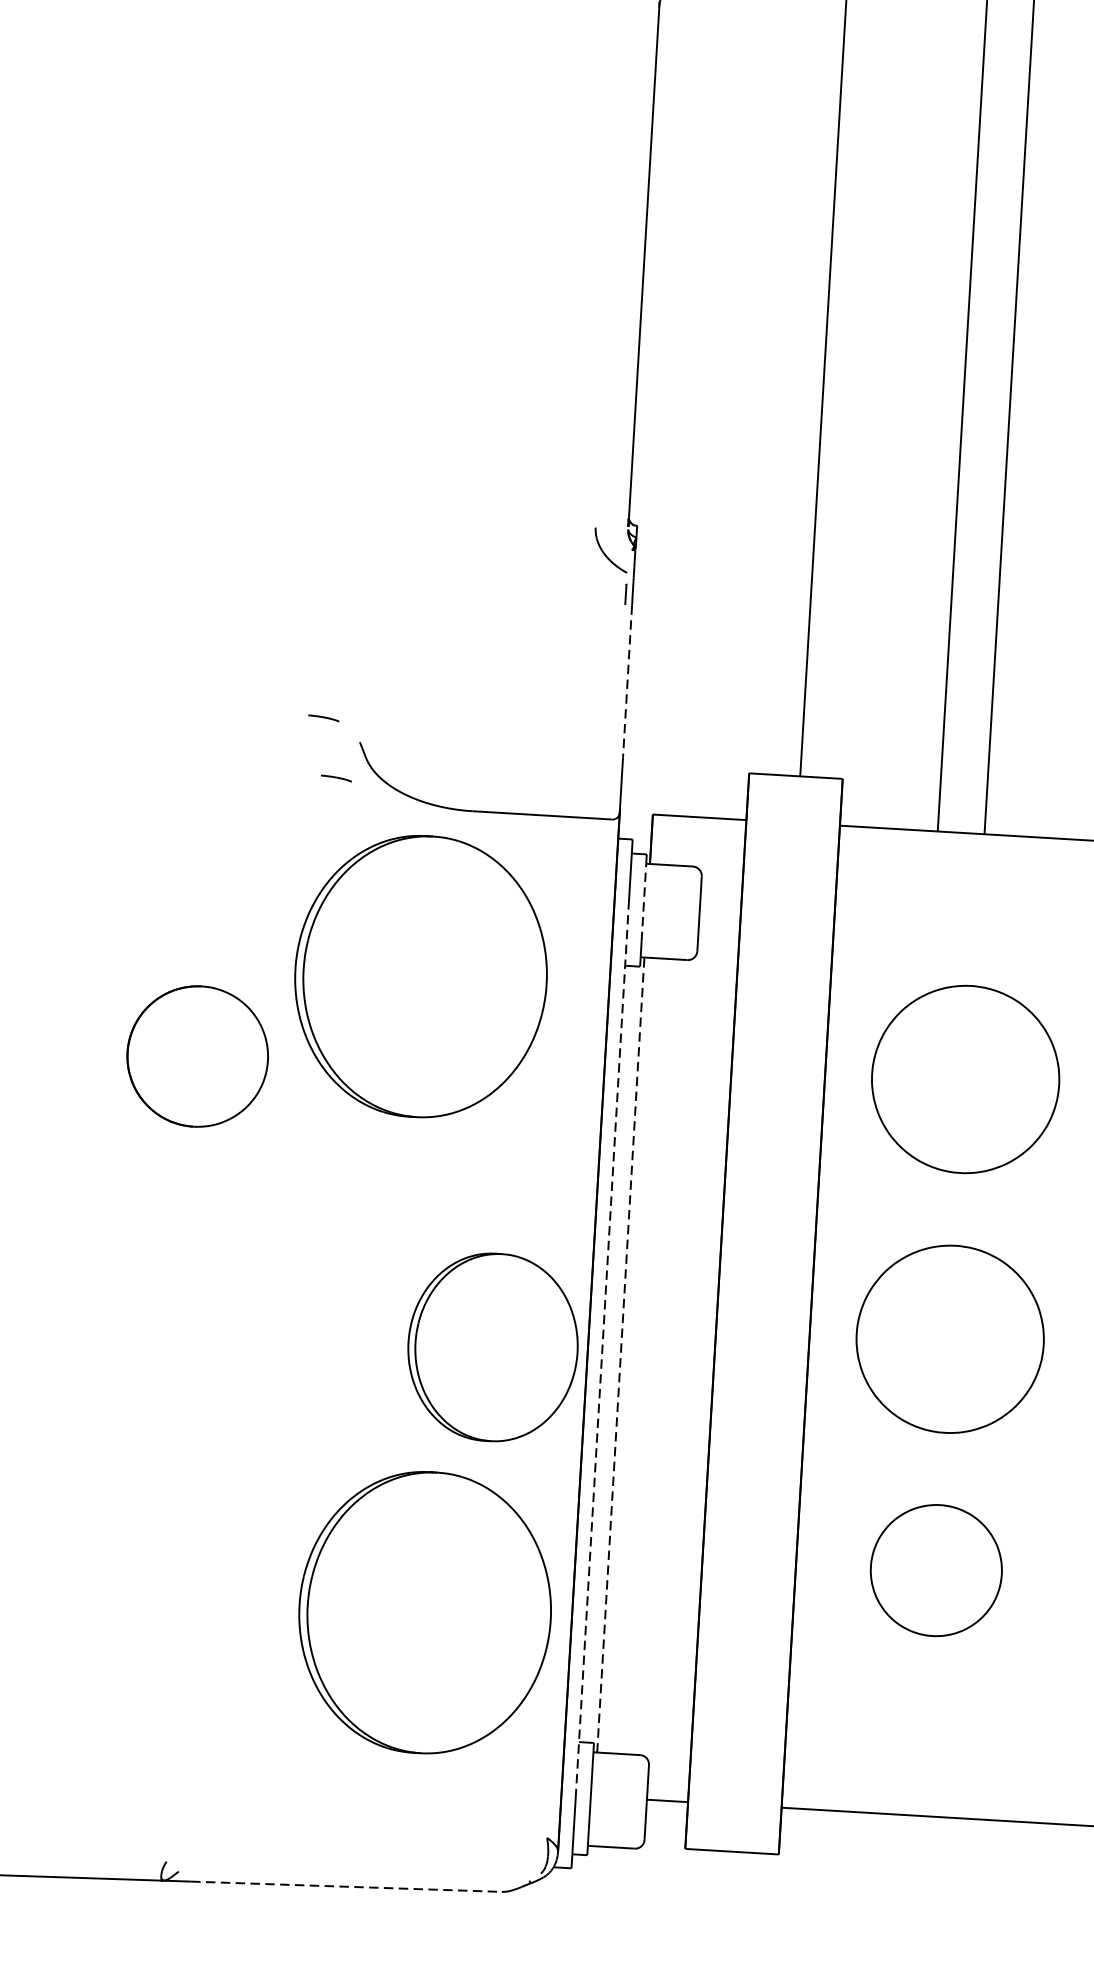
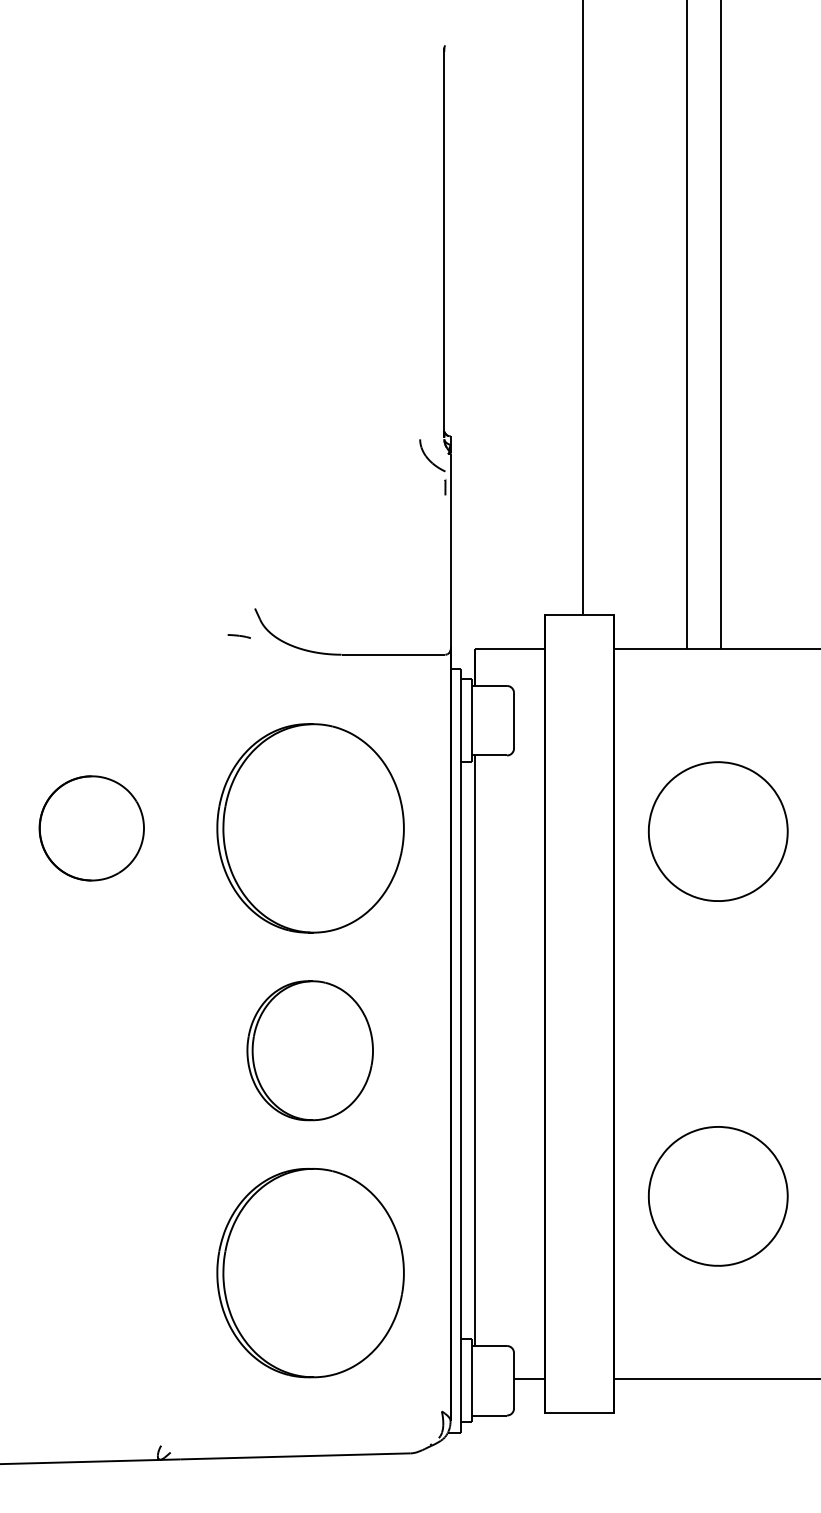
line: (627, 680) -> (450, 551), dashed -> solid
line: (322, 718) -> (226, 592), removed
line: (644, 902) -> (472, 714), dashed -> solid
part: (420, 976) -> (310, 828), moved
part: (197, 1056) -> (91, 828), moved
part: (949, 1339) -> (717, 1024), removed
part: (492, 1347) -> (309, 1050), moved
line: (602, 1353) -> (461, 1050), dashed -> solid
line: (621, 1354) -> (475, 1050), dashed -> solid
part: (935, 1570) -> (717, 1196), size x1.43
part: (424, 1613) -> (310, 1273), moved
line: (346, 1886) -> (295, 1456), dashed -> solid

